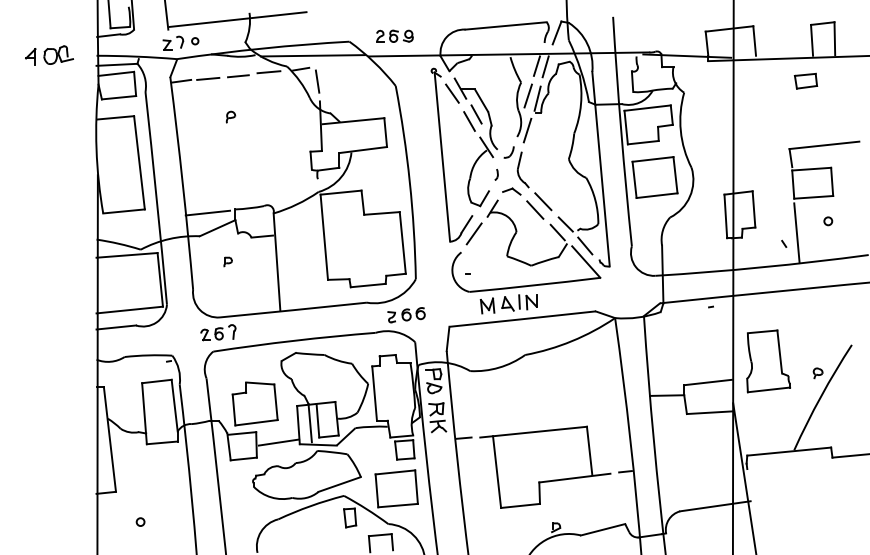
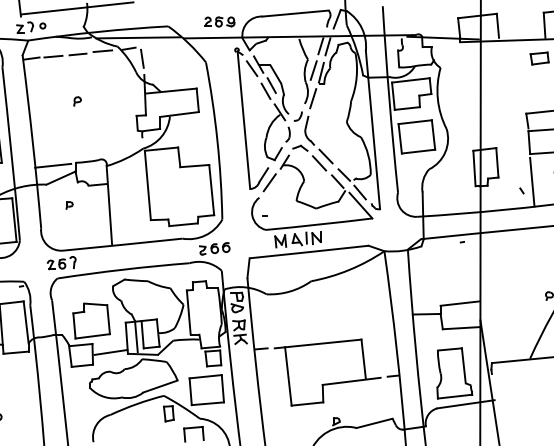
part: (394, 35) -> (219, 21), moved
part: (230, 116) -> (77, 101), moved
part: (496, 174) -> (287, 134), size x1.67
part: (768, 361) -> (454, 373), moved

